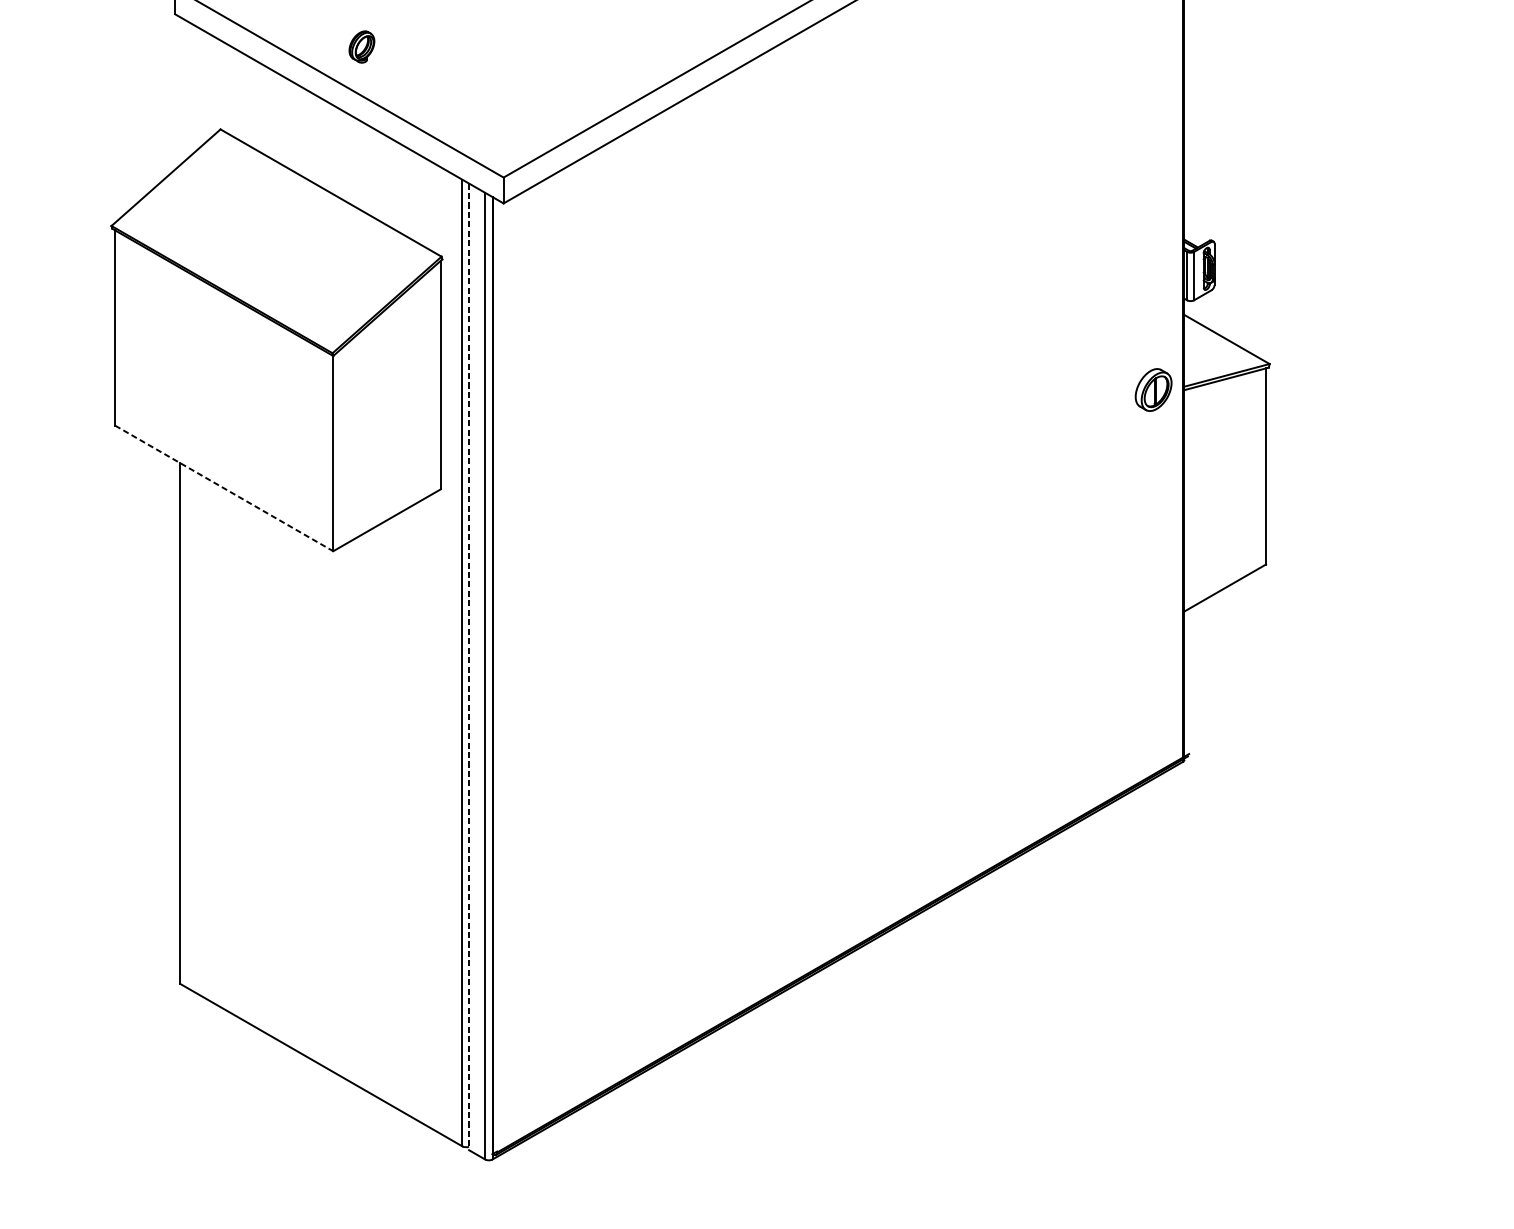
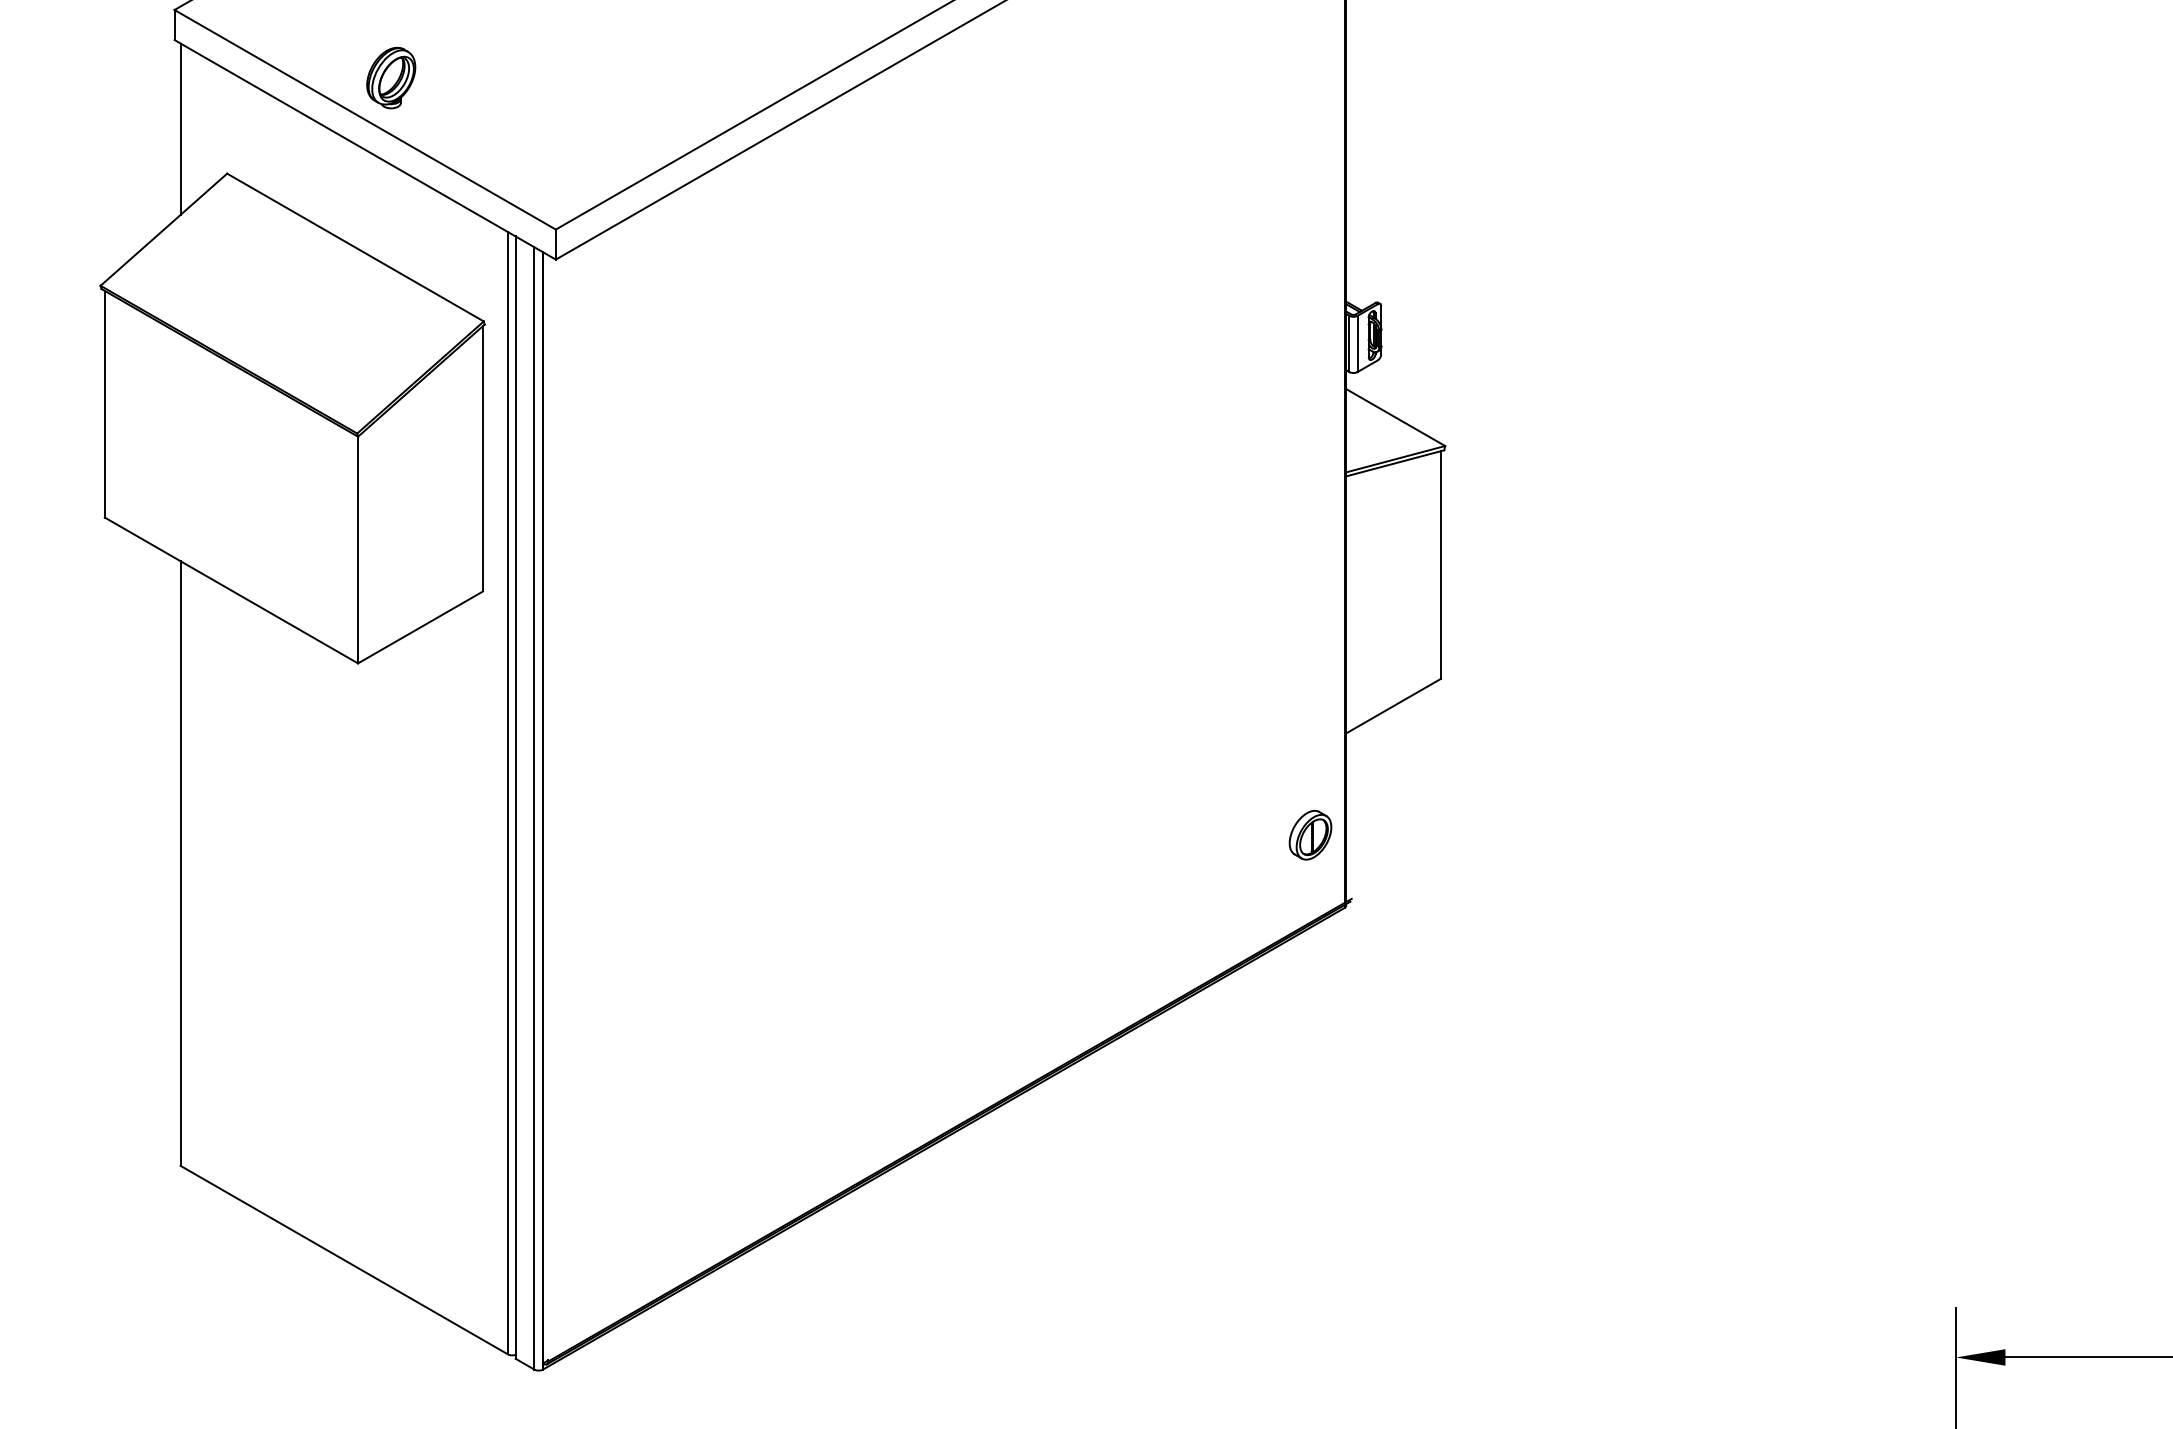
part: (362, 46) -> (391, 77), size x1.67
line: (180, 90) -> (180, 128), added
part: (1153, 390) -> (1310, 835), moved
line: (224, 488) -> (231, 590), dashed -> solid
line: (468, 667) -> (515, 798), dashed -> solid

